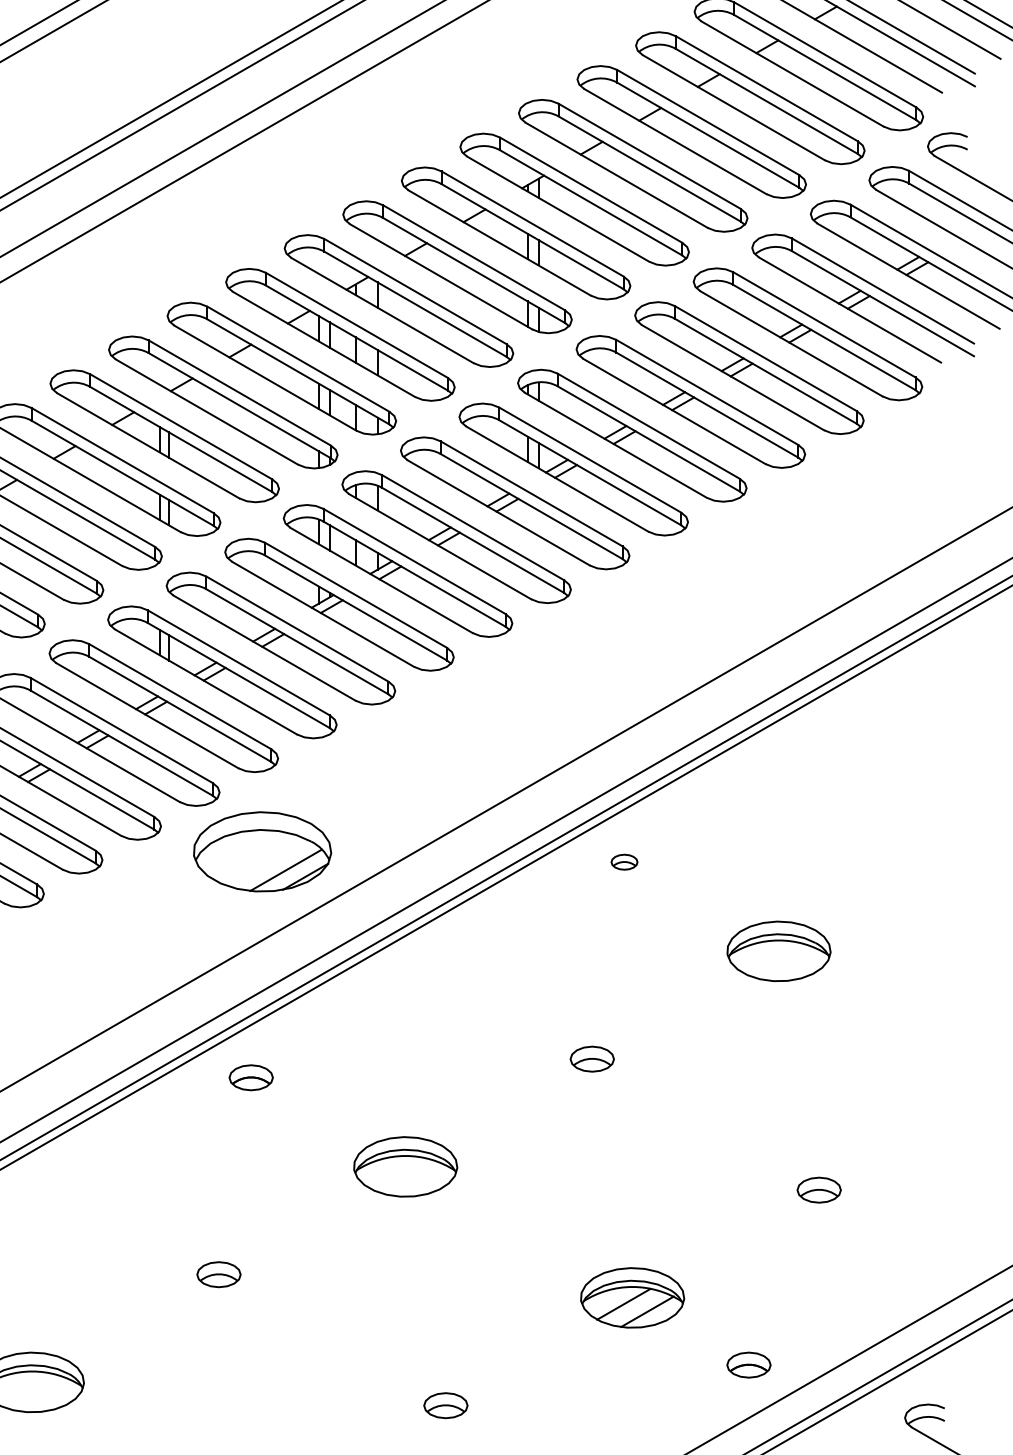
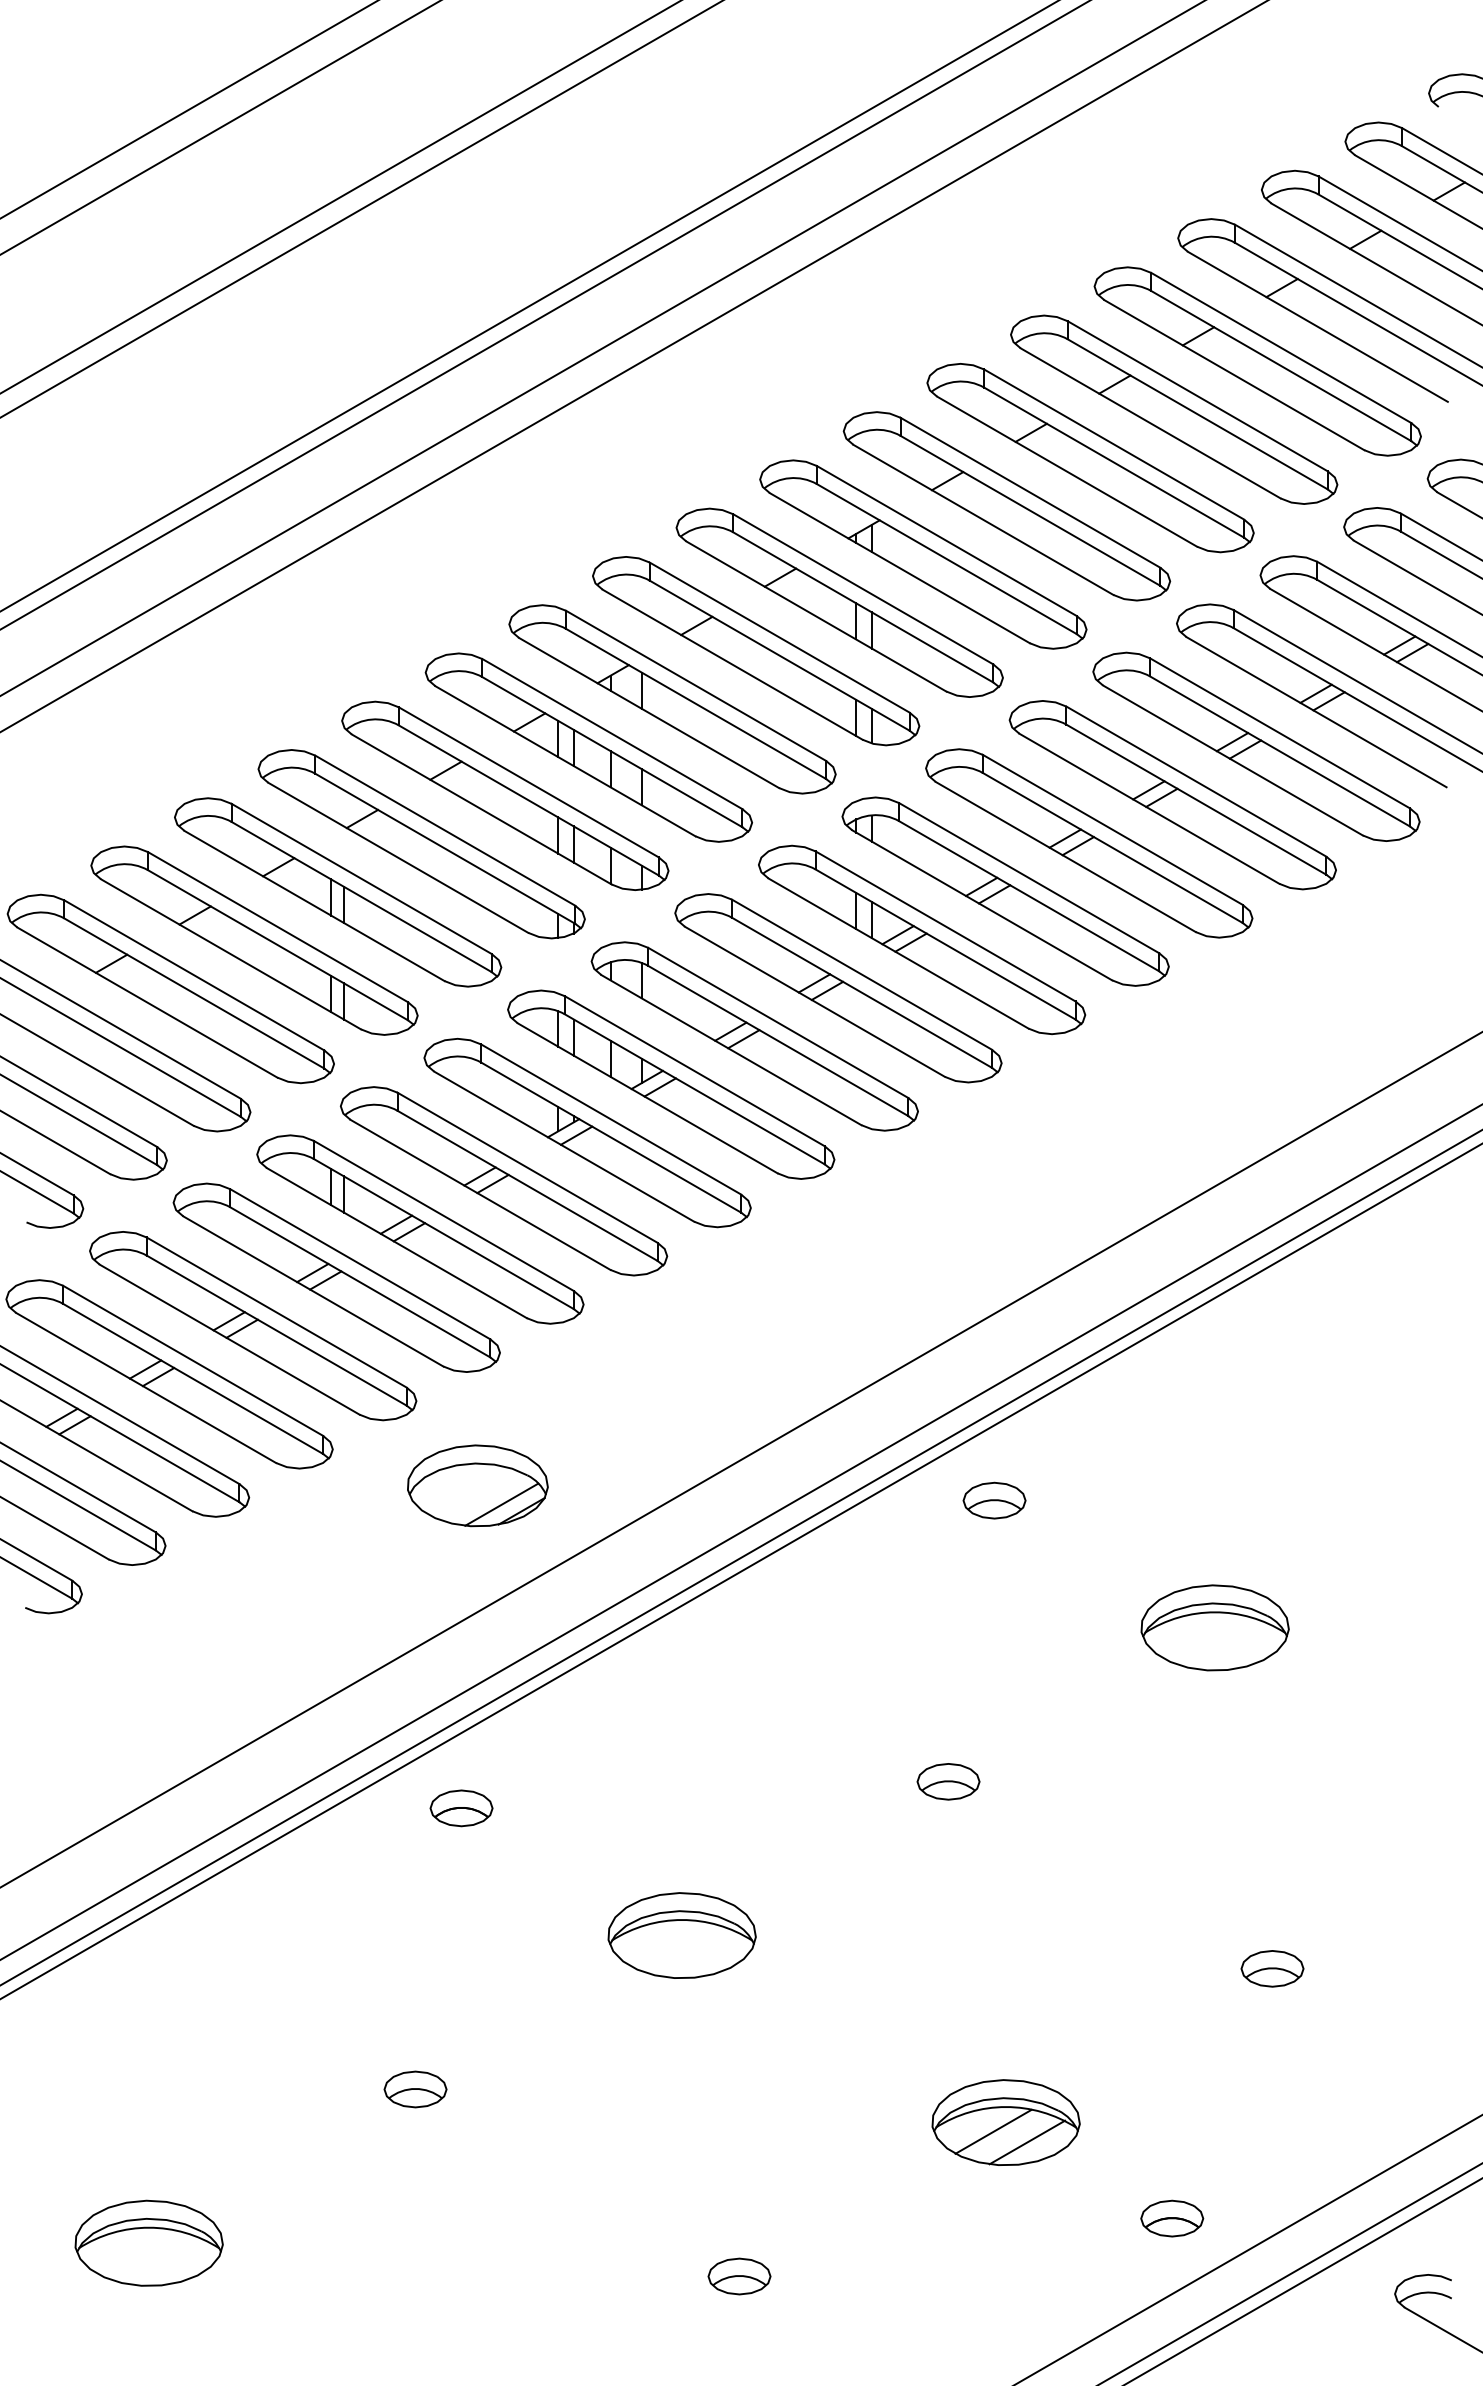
part: (262, 851) -> (477, 1485), size x0.71
part: (624, 862) -> (994, 1500), size x1.67

